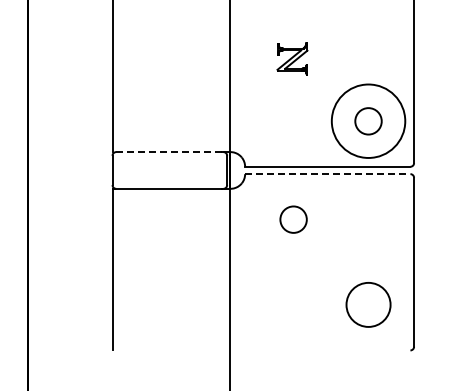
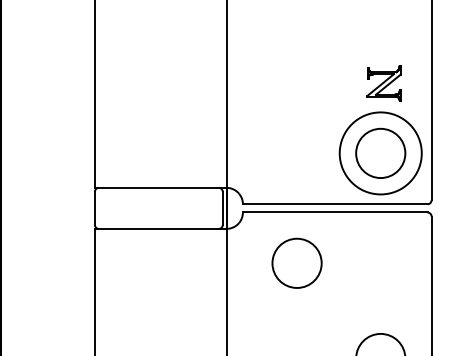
part: (292, 58) -> (384, 83), moved
circle: (368, 121) -> (380, 153), size x1.67
line: (166, 152) -> (155, 188), dashed -> solid
line: (327, 174) -> (334, 212), dashed -> solid
circle: (293, 219) -> (296, 263), size x1.67

